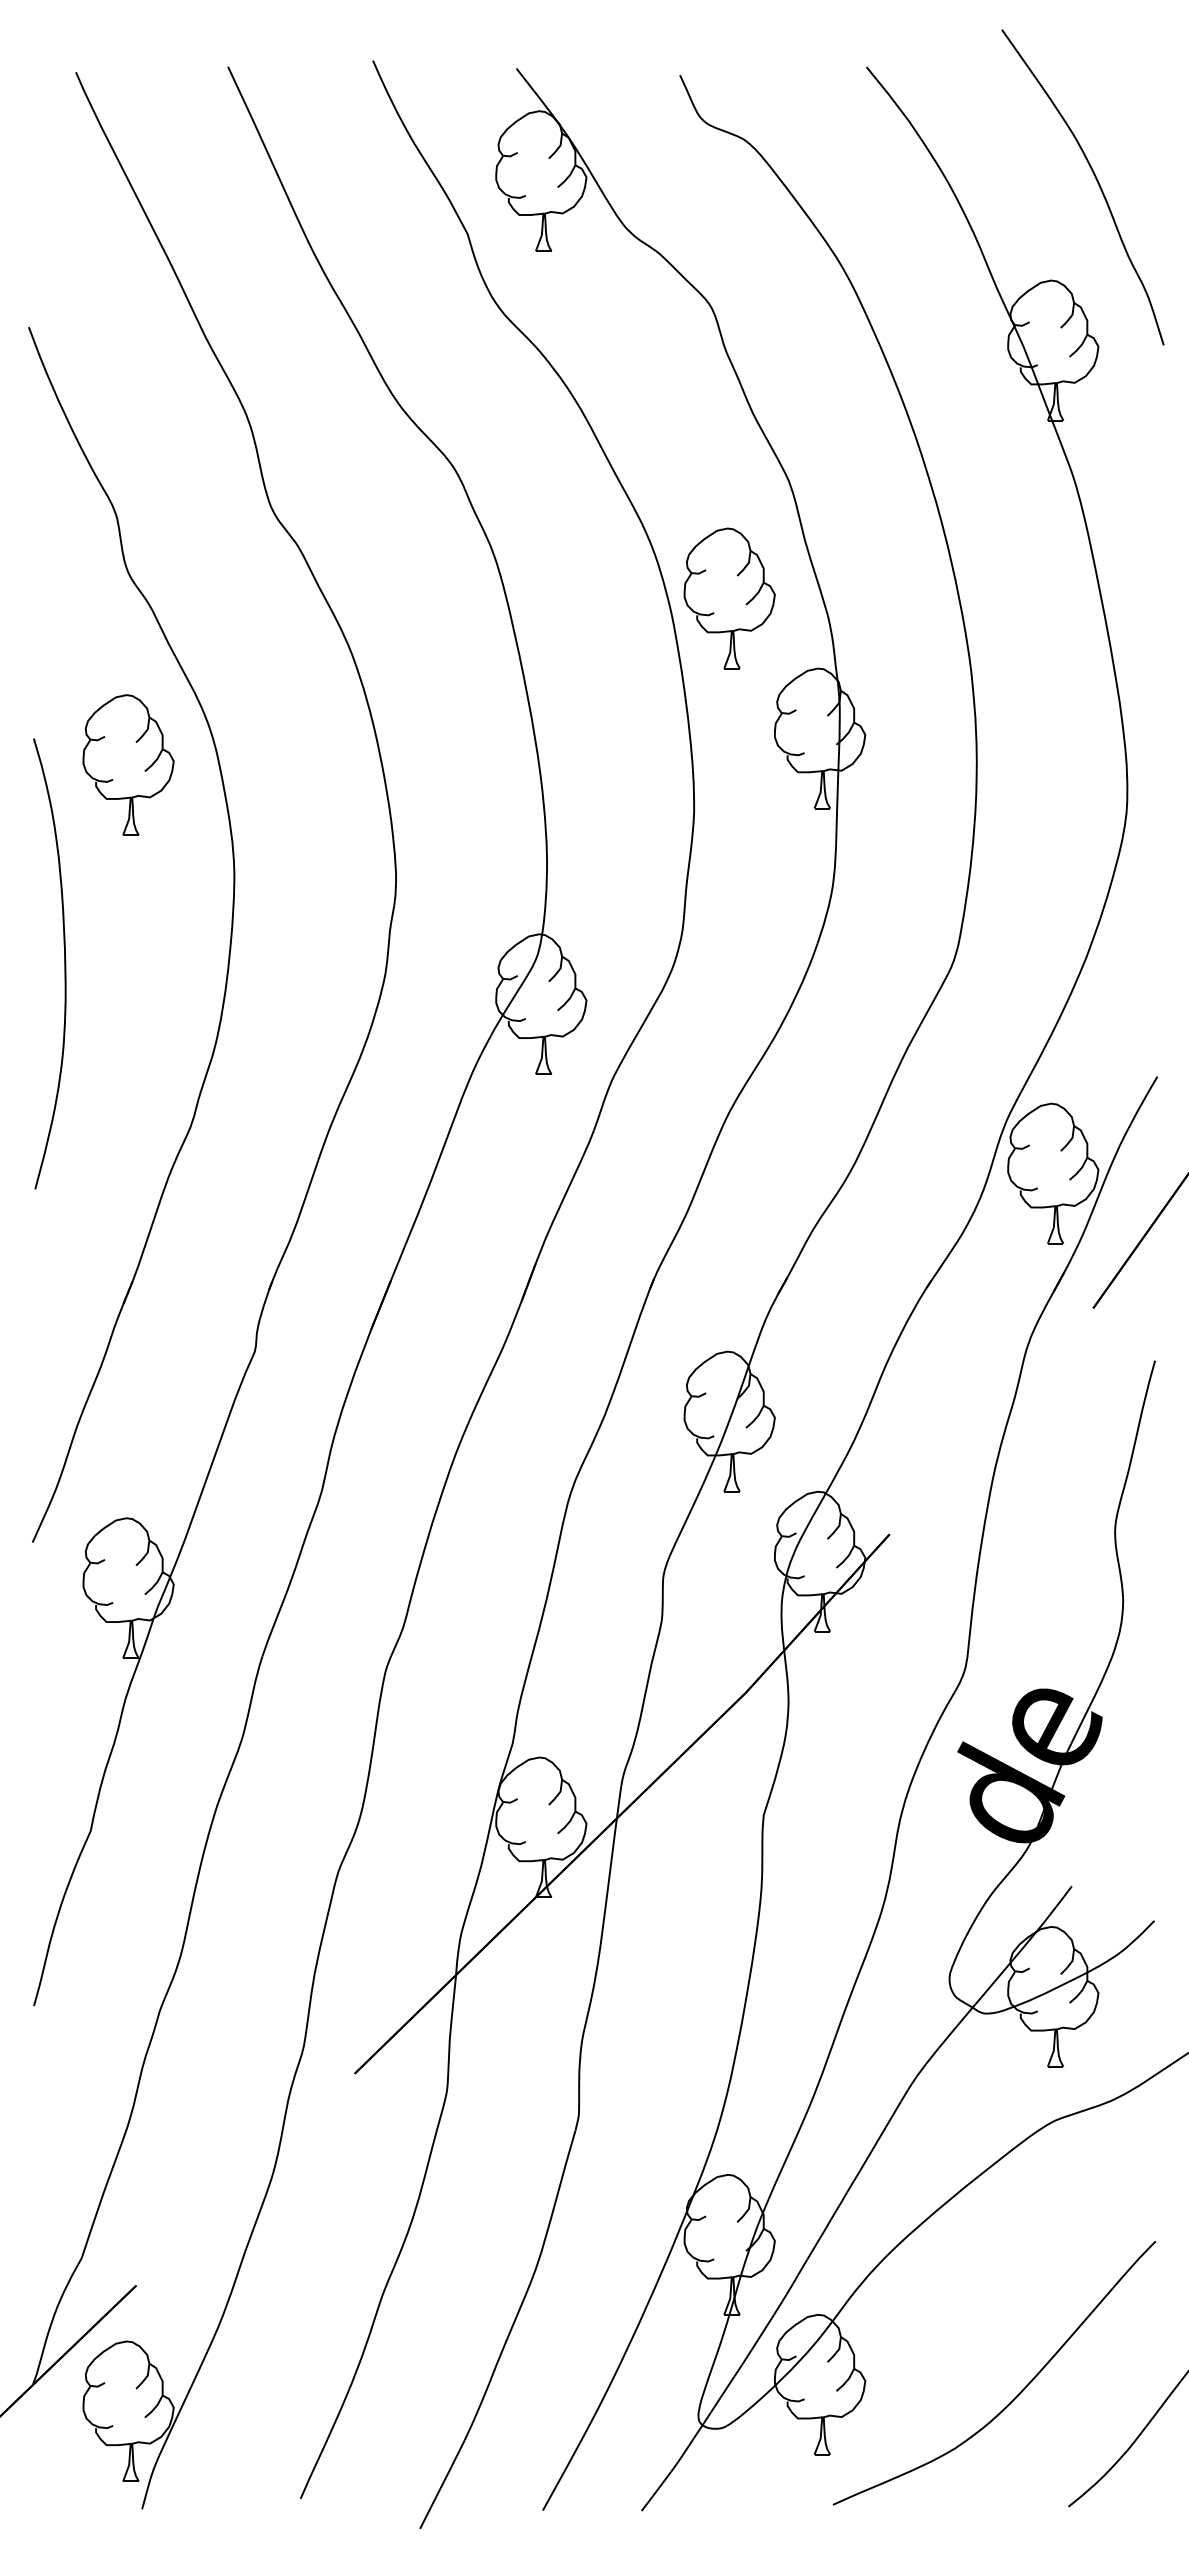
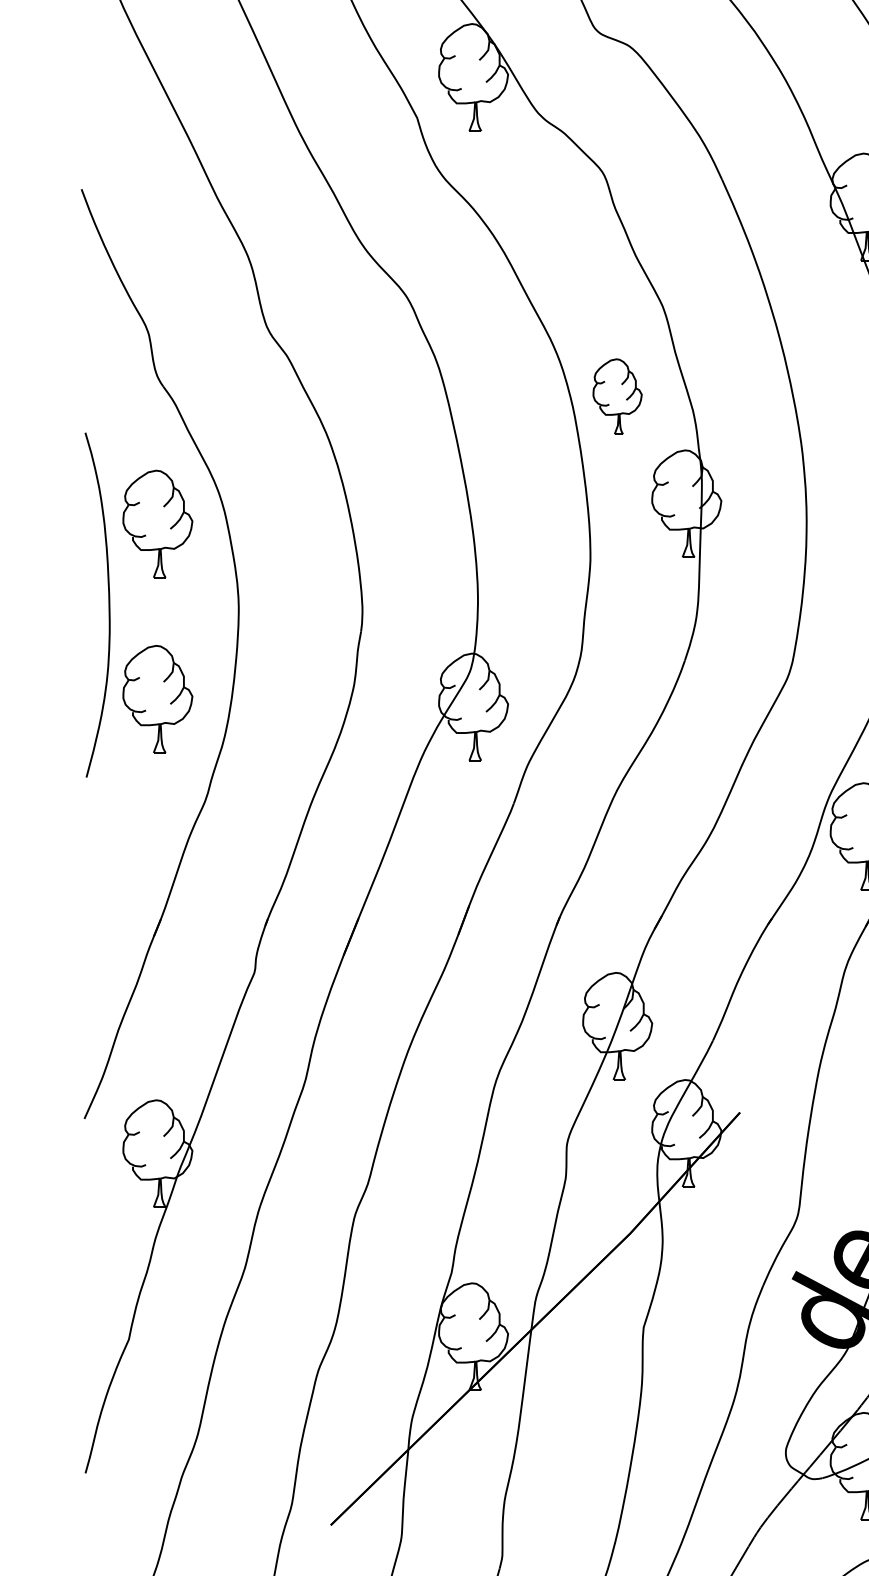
part: (729, 598) -> (617, 396), size x0.7
curve: (64, 963) -> (108, 604), moved
part: (128, 993) -> (157, 698), added

